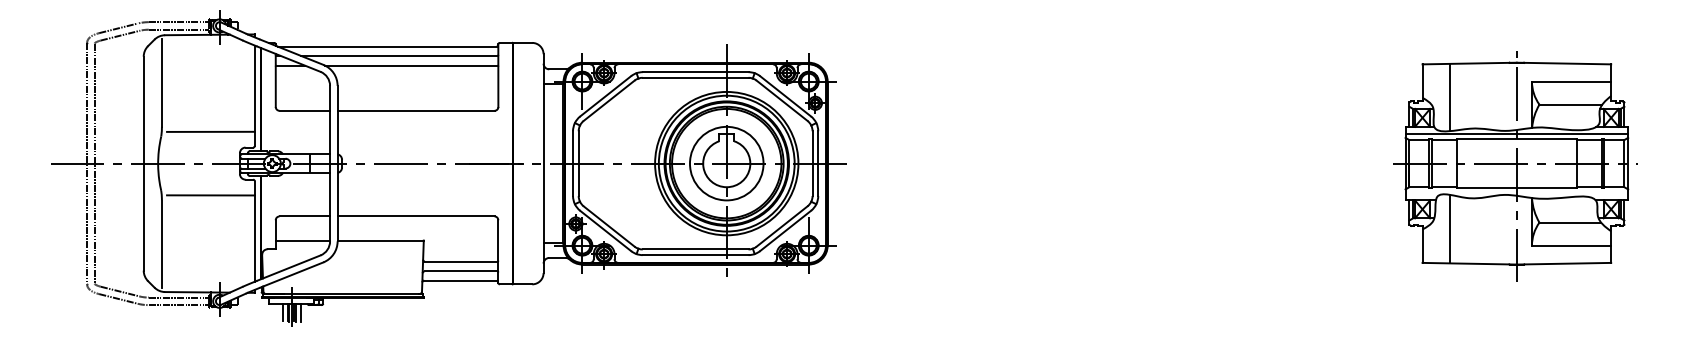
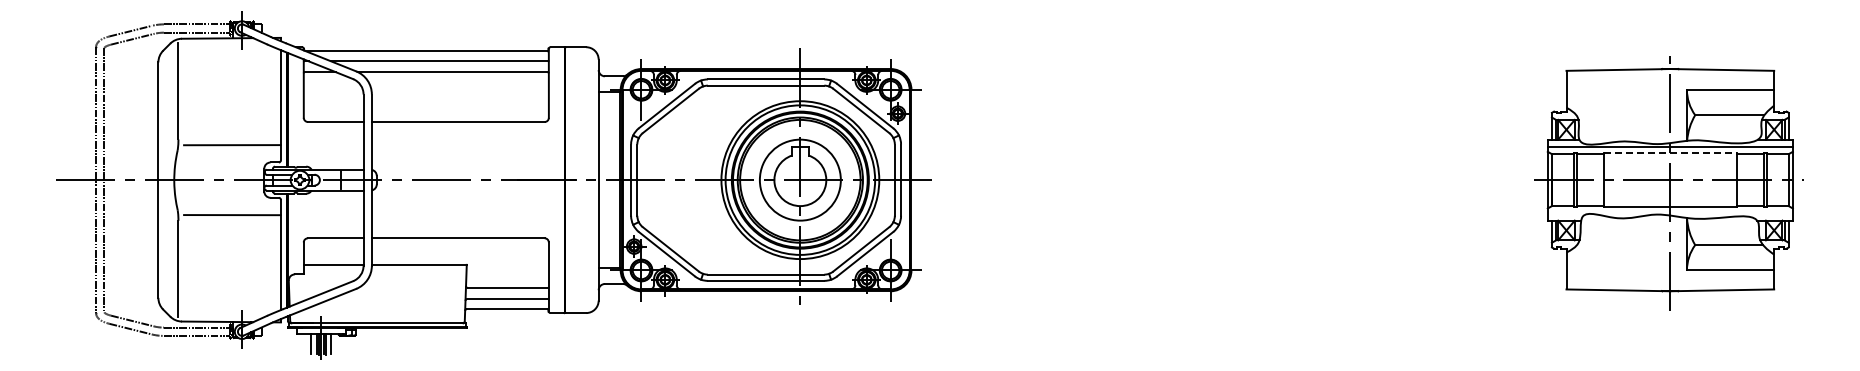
line: (1449, 97) -> (1596, 107), removed
line: (1517, 139) -> (1670, 153), solid -> dashed
line: (1449, 228) -> (1596, 251), removed

